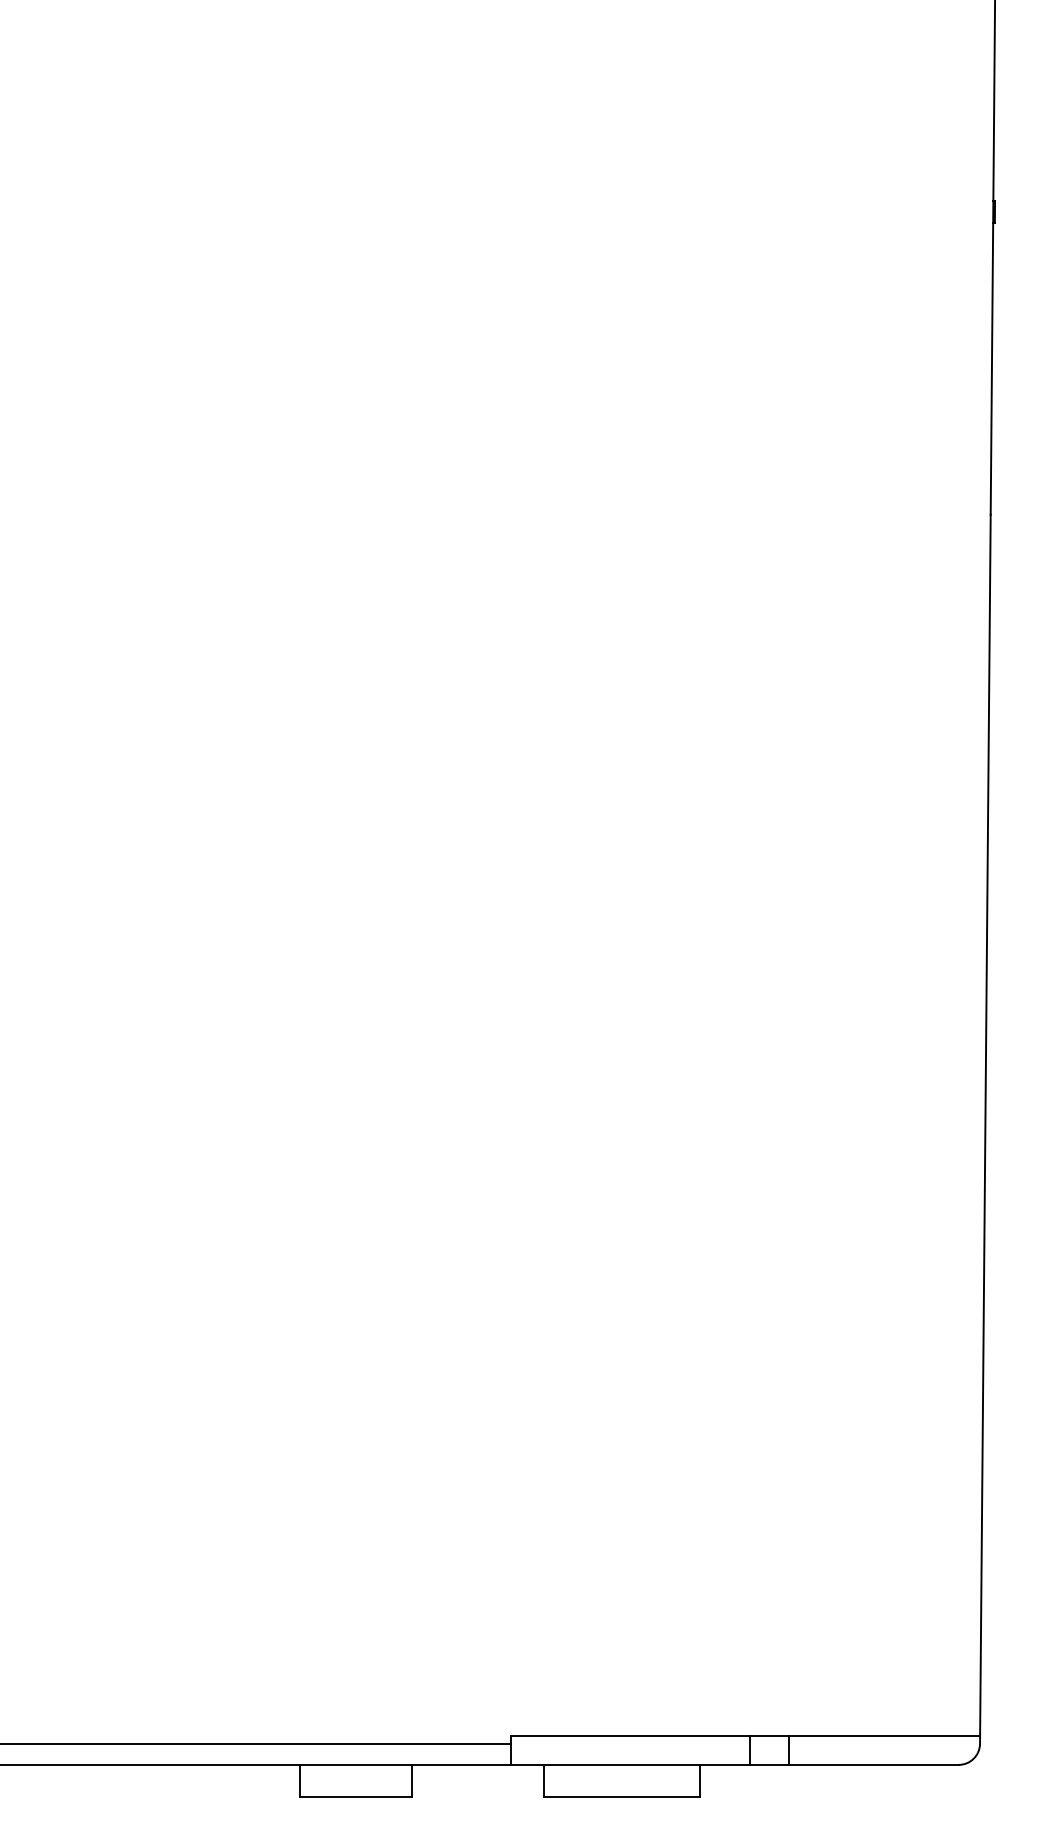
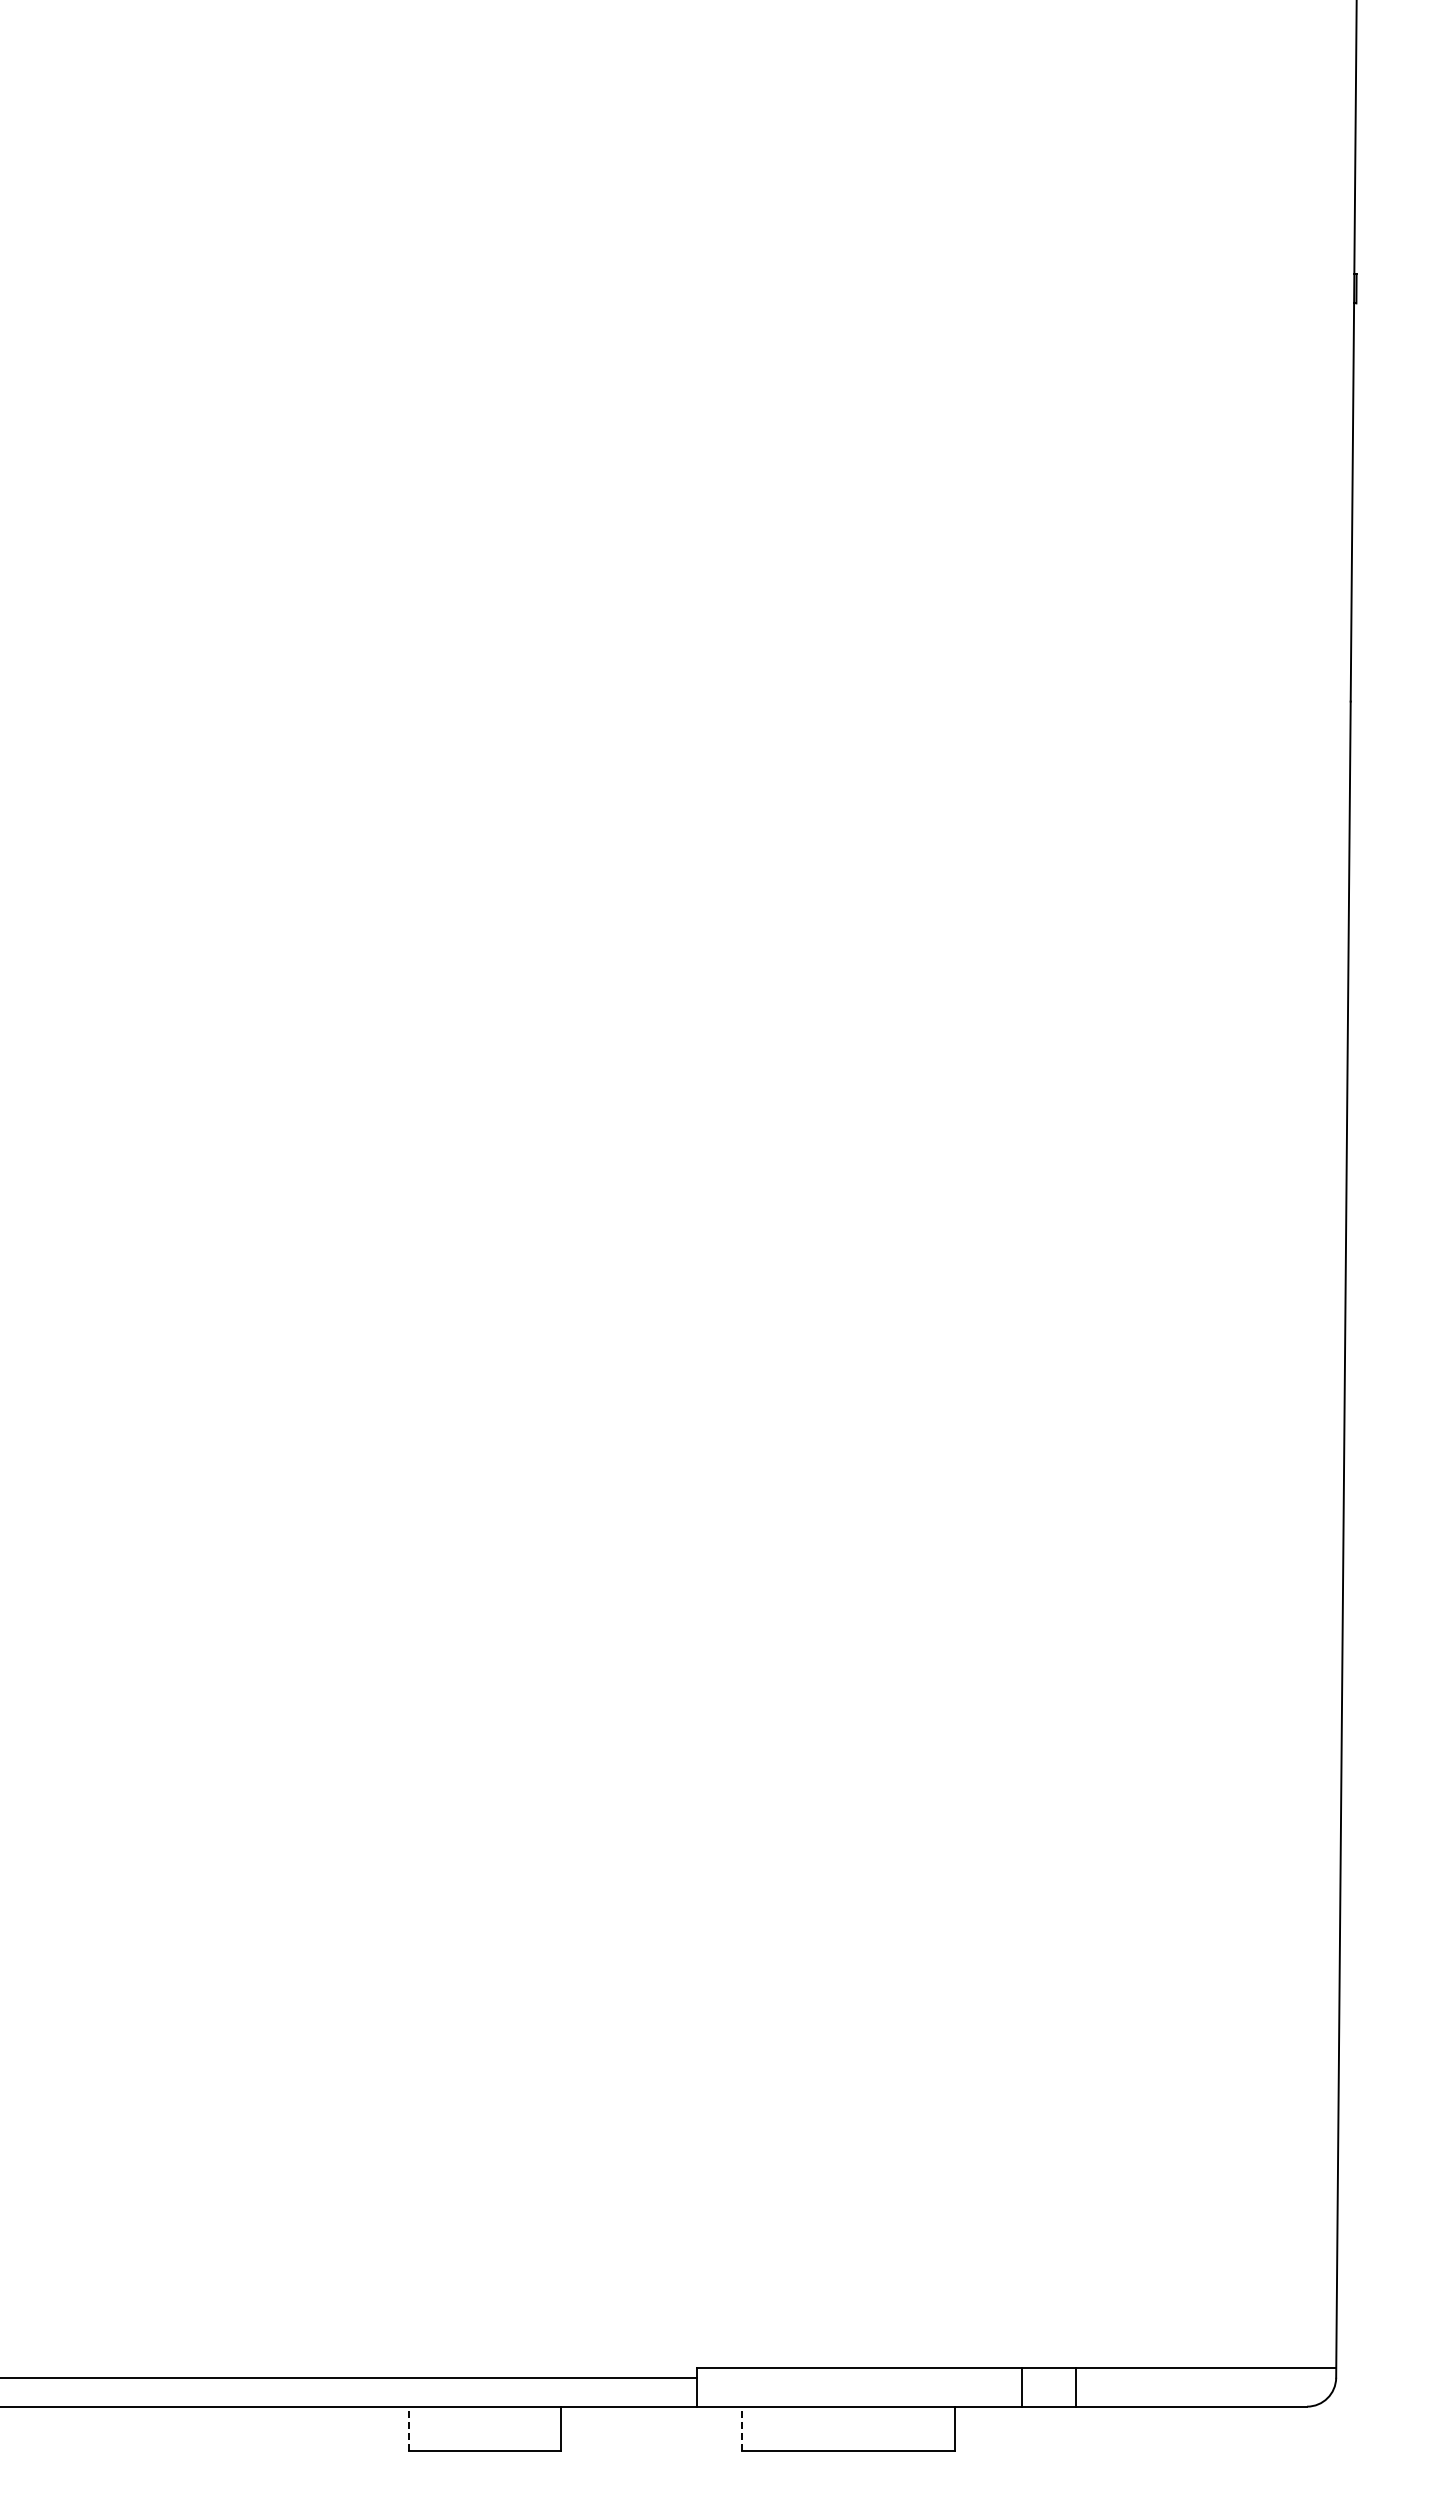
line: (299, 1780) -> (408, 2428), solid -> dashed
line: (543, 1780) -> (741, 2428), solid -> dashed

